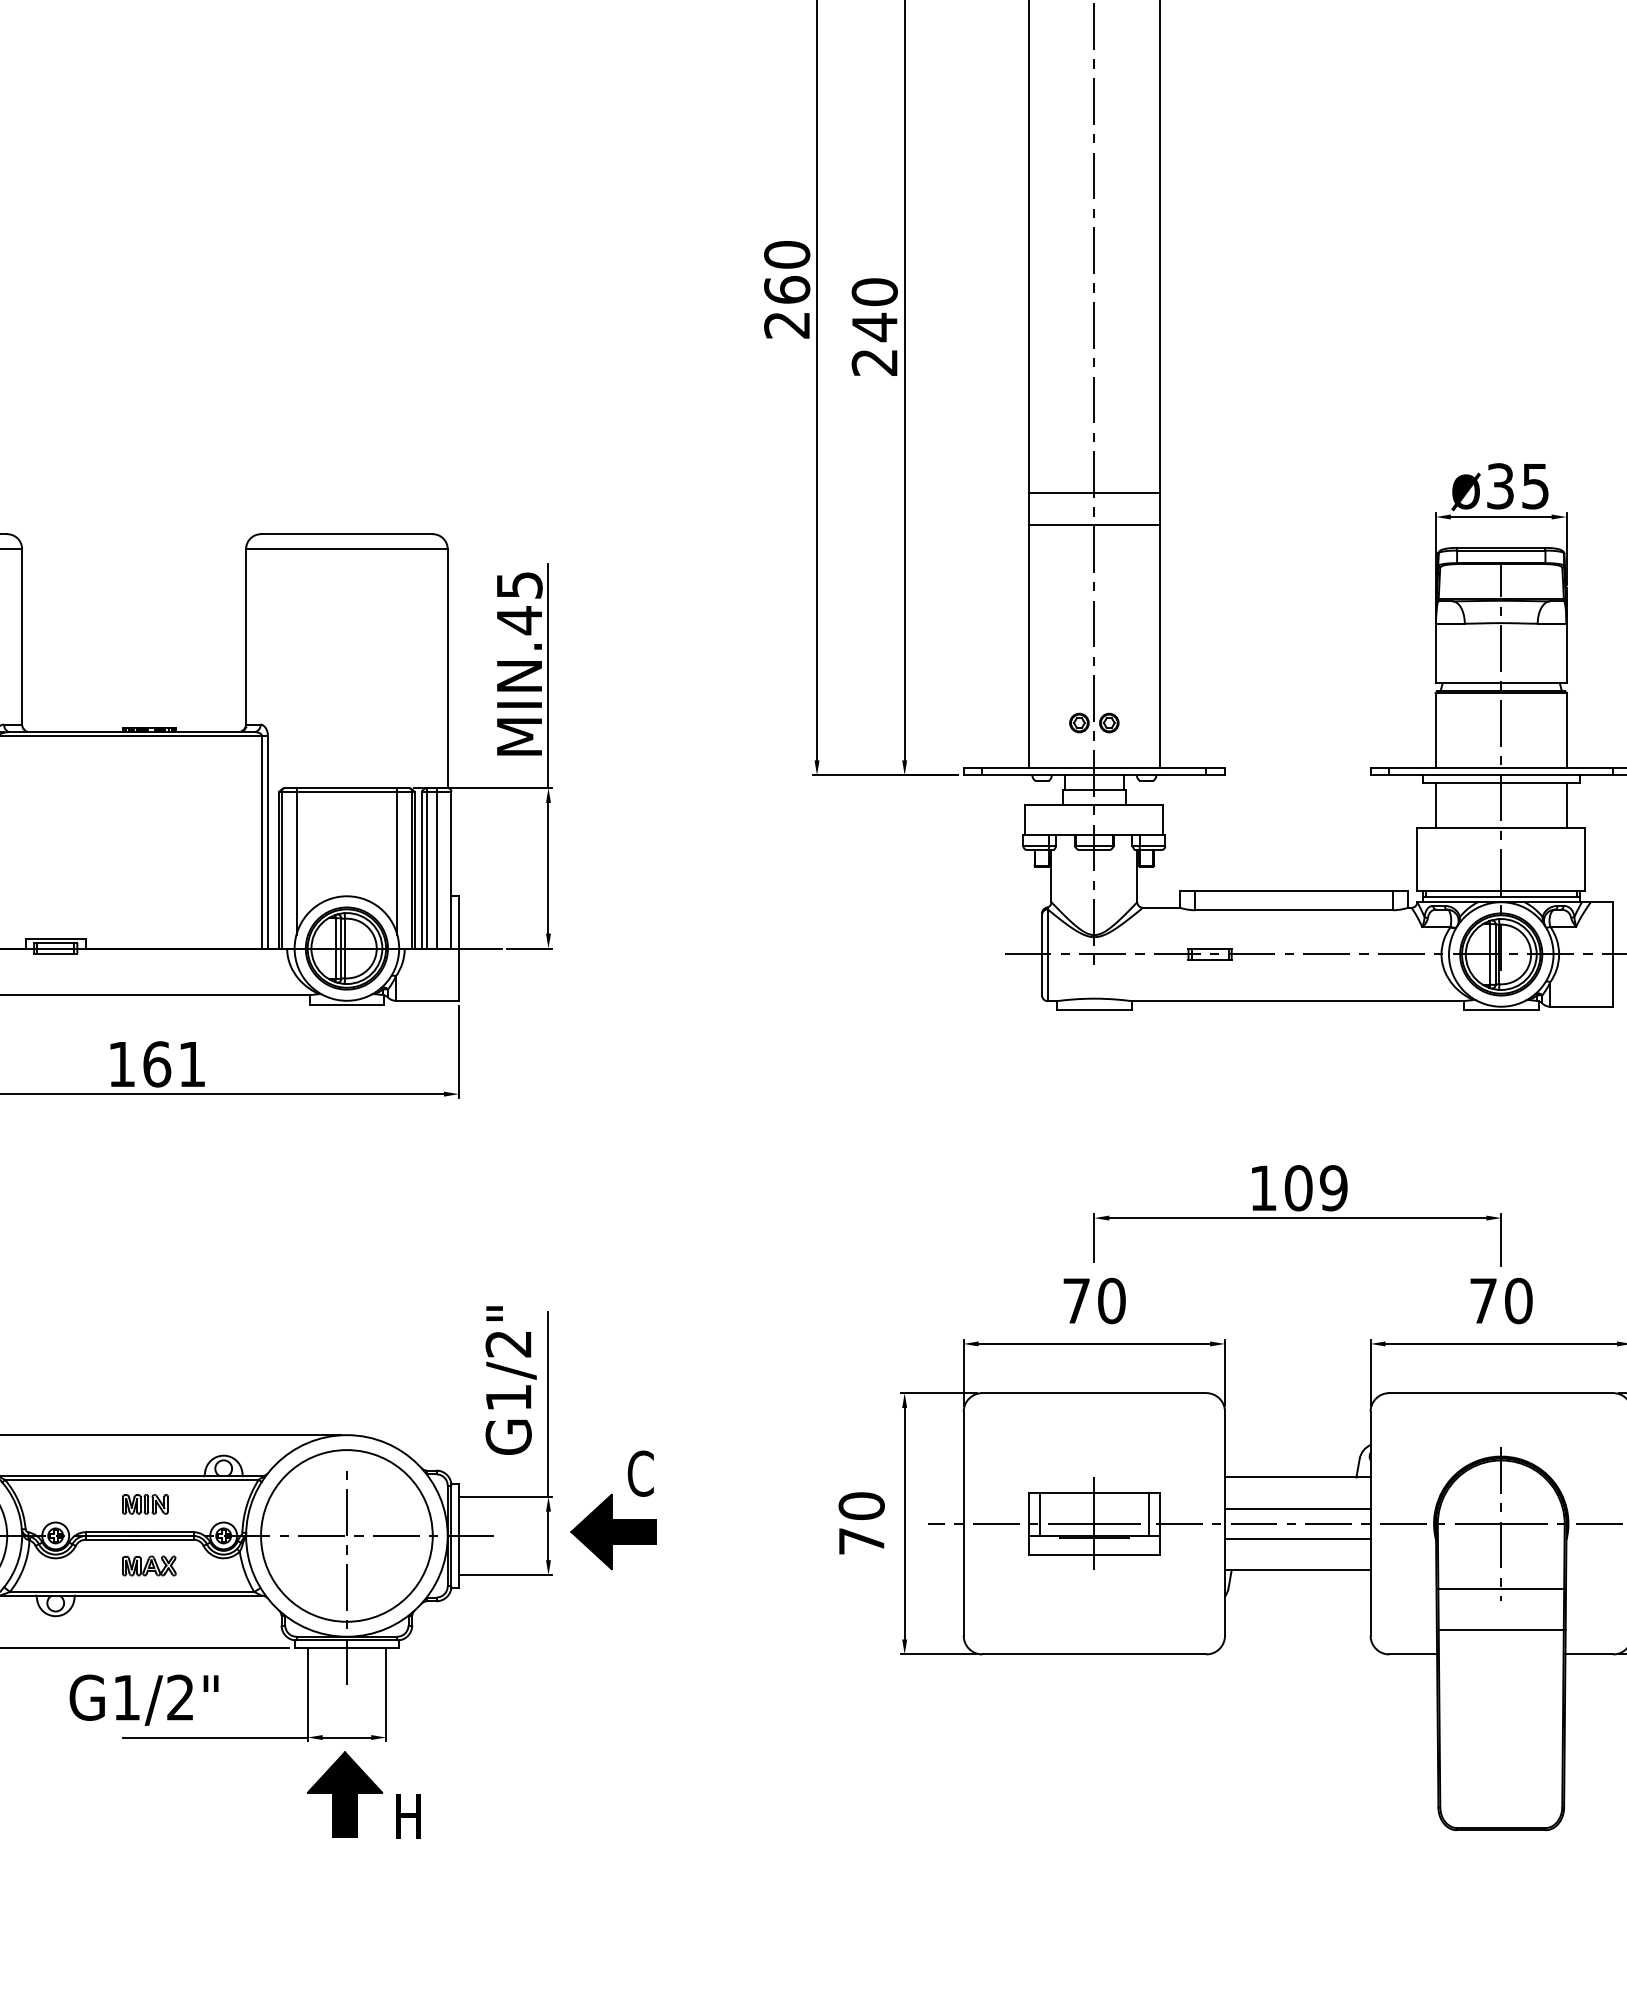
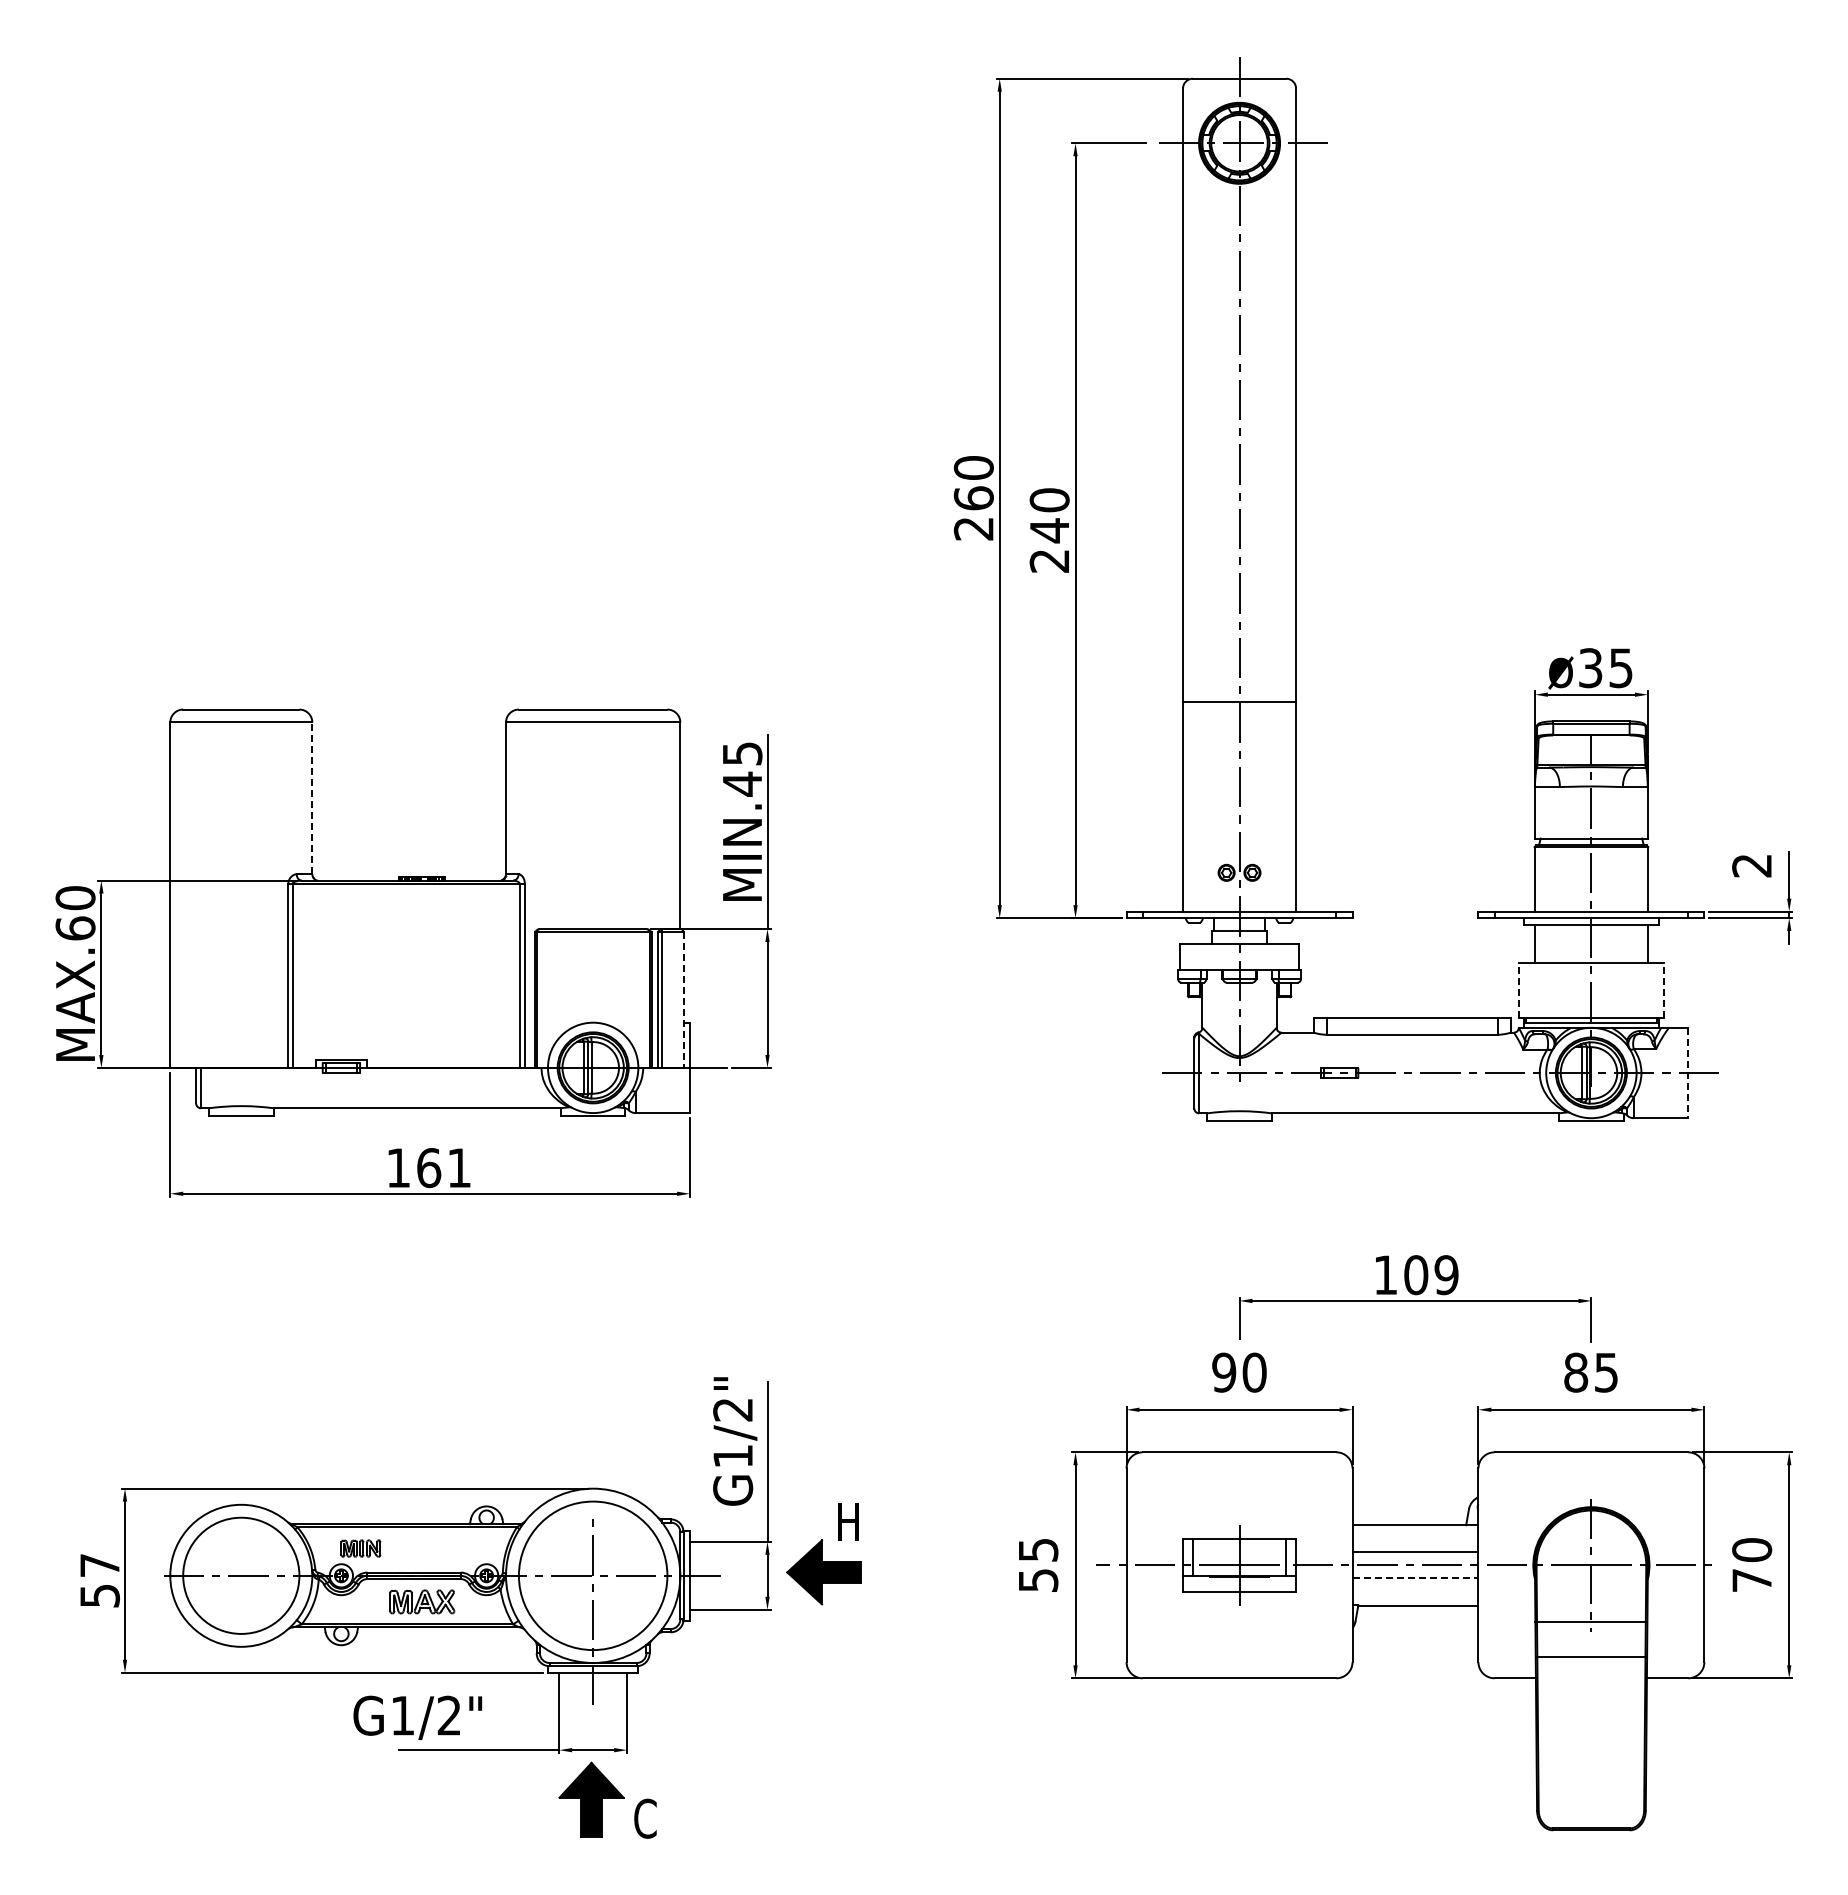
line: (1094, 492) -> (1239, 673), removed
line: (22, 637) -> (312, 798), solid -> dashed
line: (1416, 859) -> (1518, 990), solid -> dashed
line: (1584, 859) -> (1663, 990), solid -> dashed
line: (296, 861) -> (549, 992), removed
line: (396, 861) -> (636, 992), removed
line: (436, 868) -> (670, 998), removed
line: (451, 870) -> (683, 1000), solid -> dashed
line: (1613, 955) -> (1688, 1073), solid -> dashed
text: (1076, 1300) -> (1224, 1372), 70 -> 90
text: (1501, 1300) -> (1591, 1372), 70 -> 85
text: (640, 1474) -> (847, 1522), C -> H
part: (144, 1504) -> (360, 1548), moved
text: (861, 1522) -> (1038, 1564), 70 -> 55
line: (1297, 1539) -> (1415, 1578), solid -> dashed
part: (149, 1565) -> (422, 1601), size x1.4
text: (407, 1816) -> (645, 1818), H -> C

